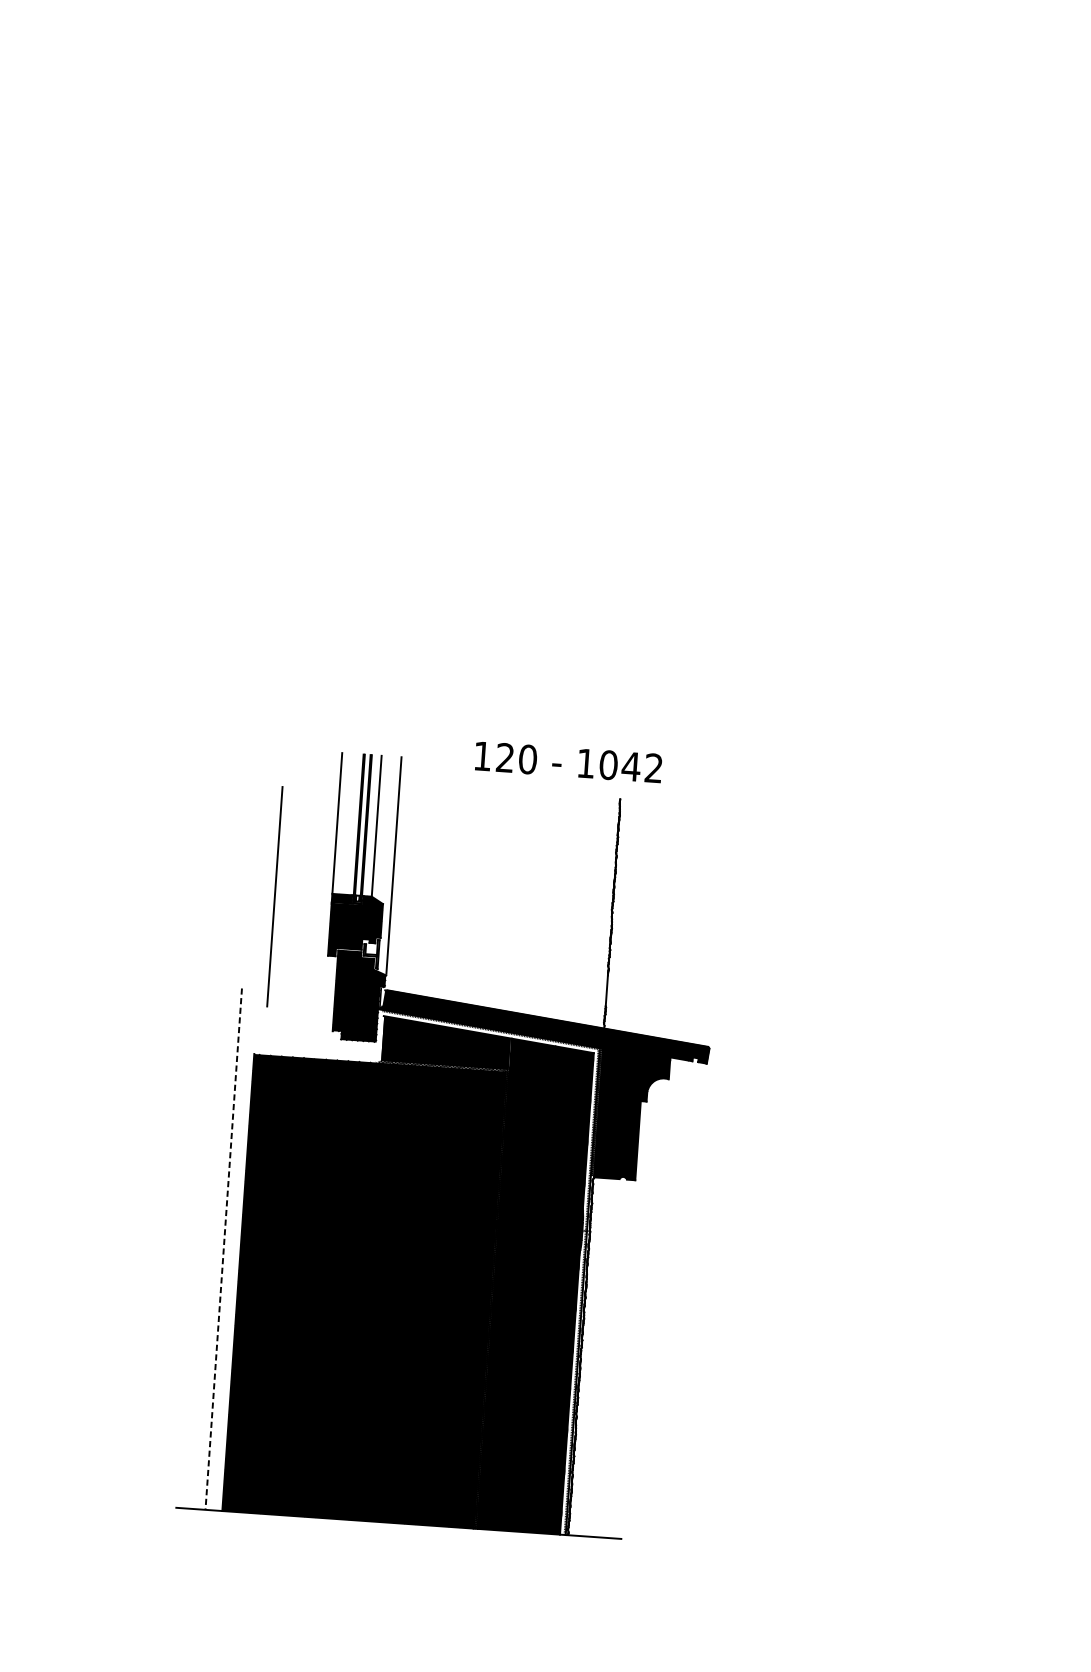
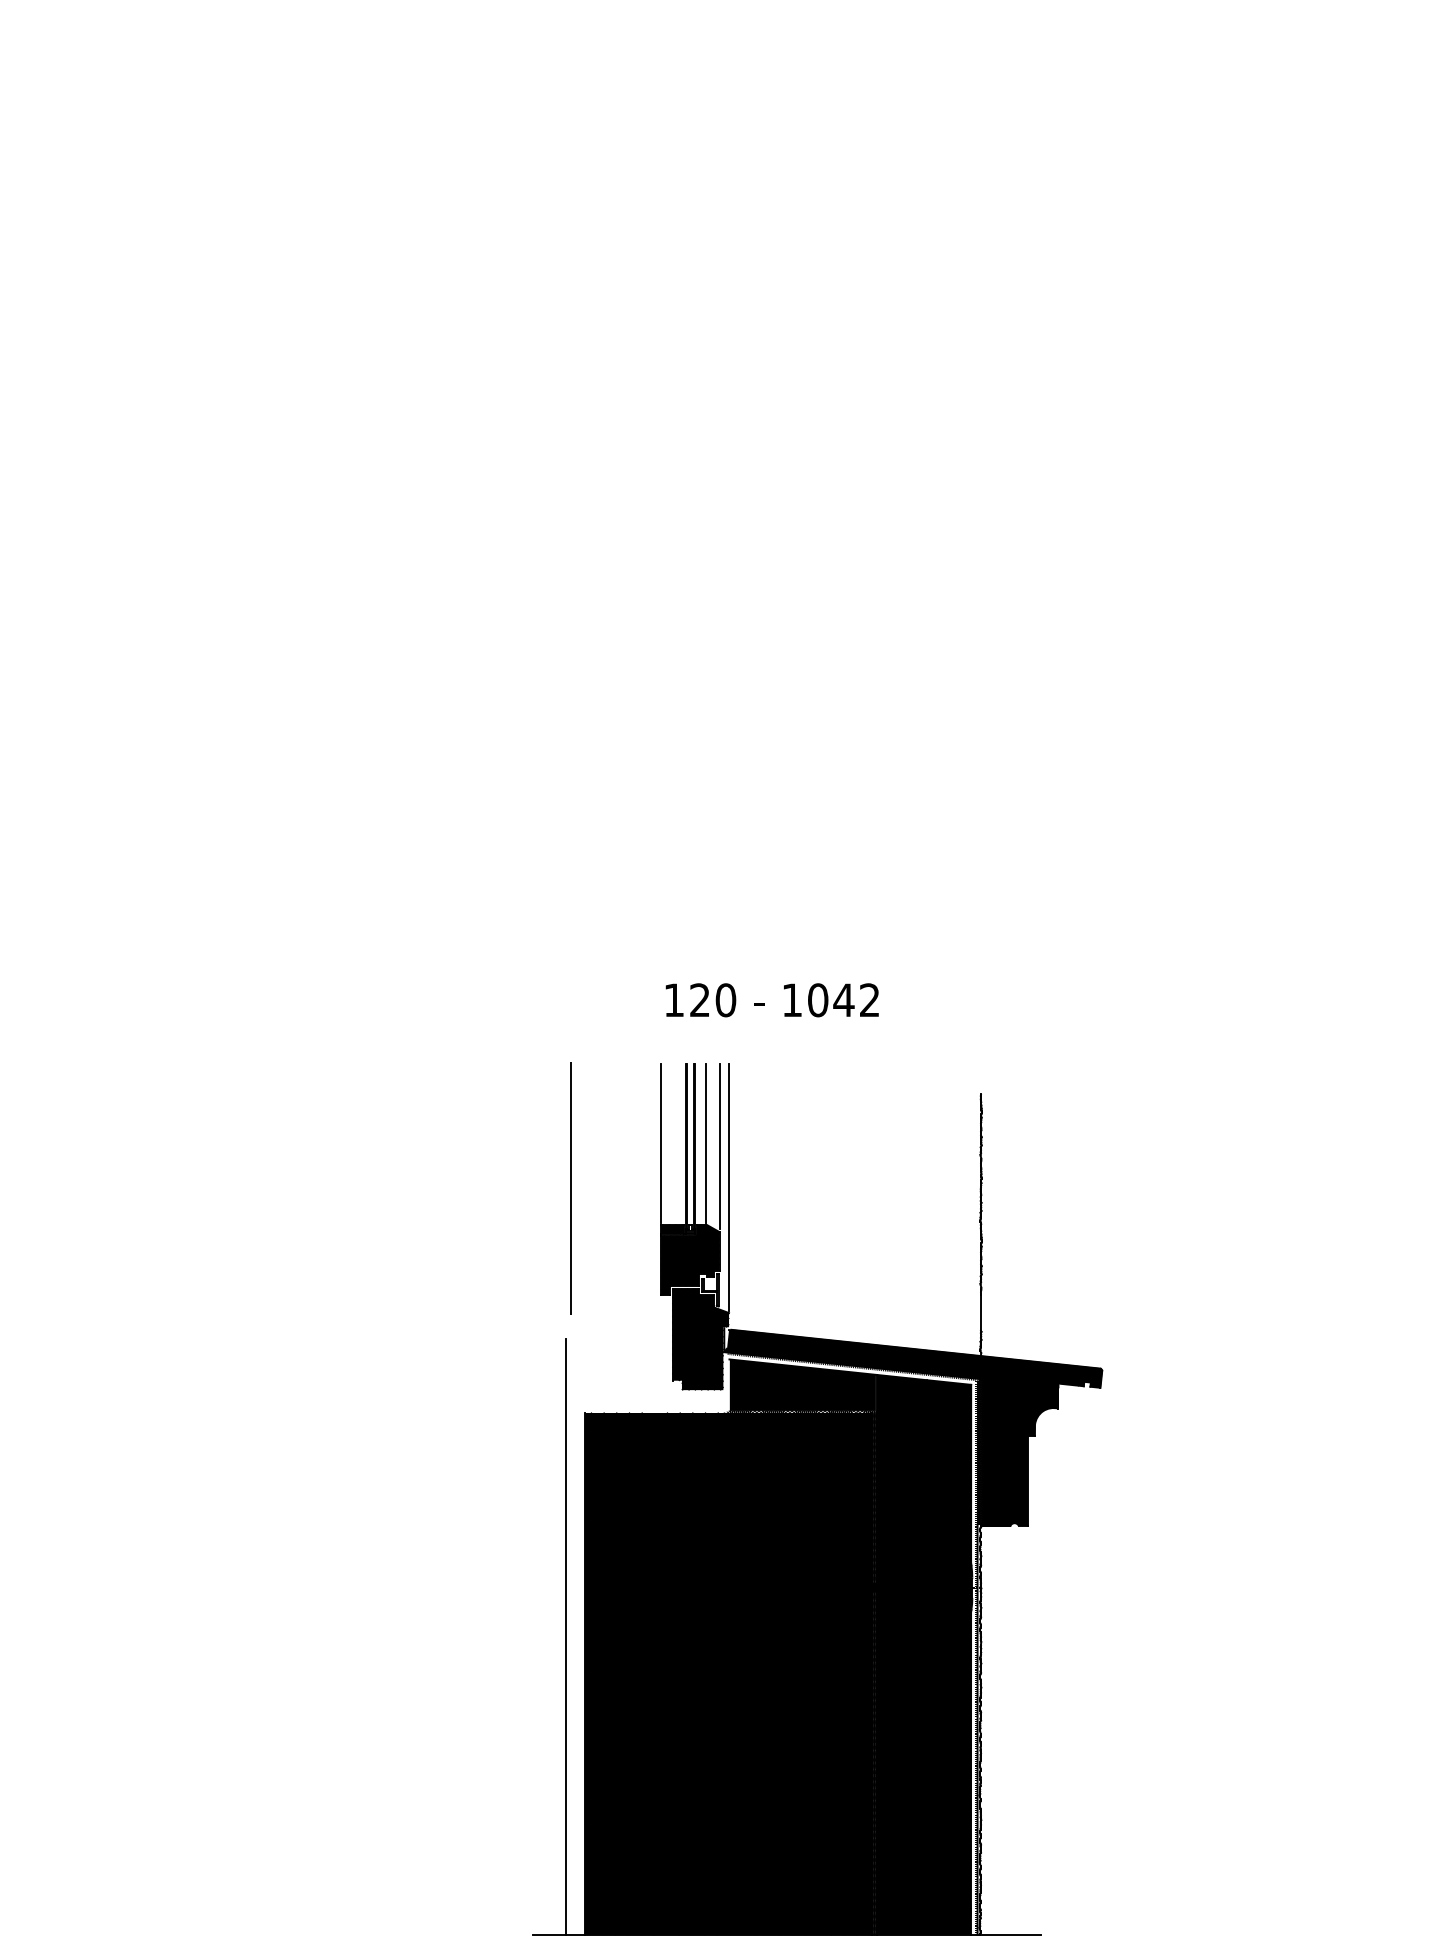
text: (567, 762) -> (771, 1000), moved
line: (388, 829) -> (719, 1146), added
line: (274, 896) -> (570, 1188), moved
line: (224, 1249) -> (566, 1637), dashed -> solid

